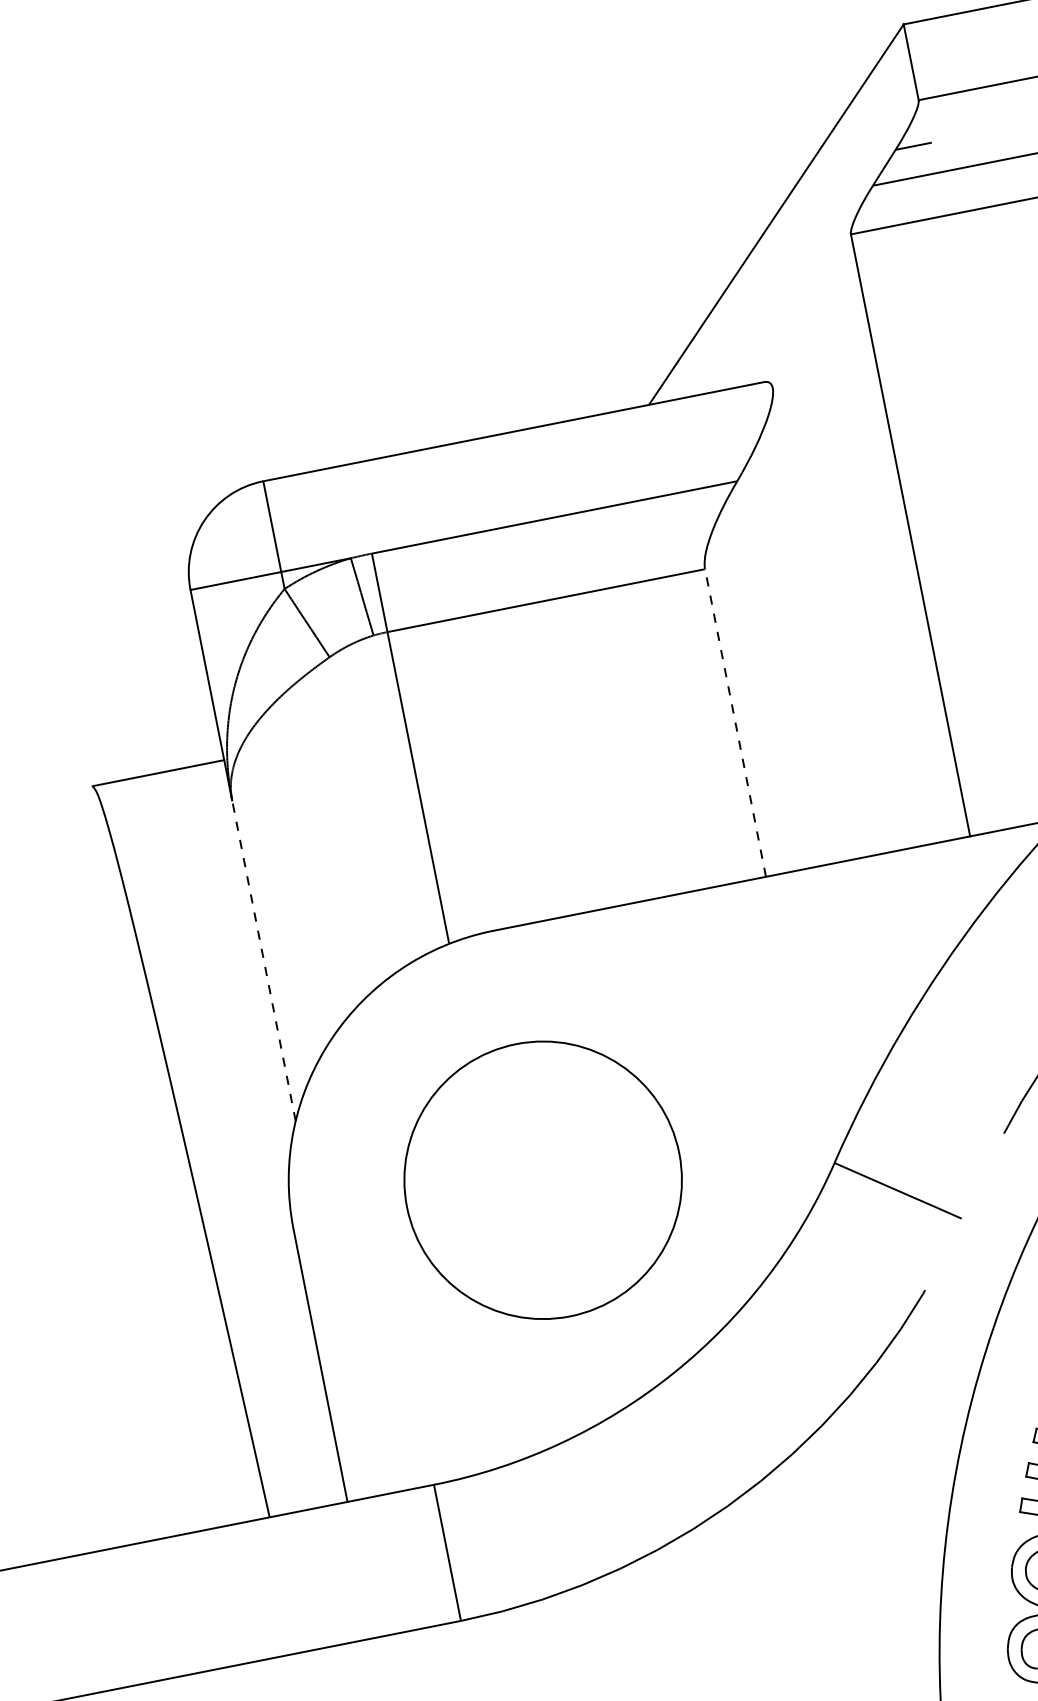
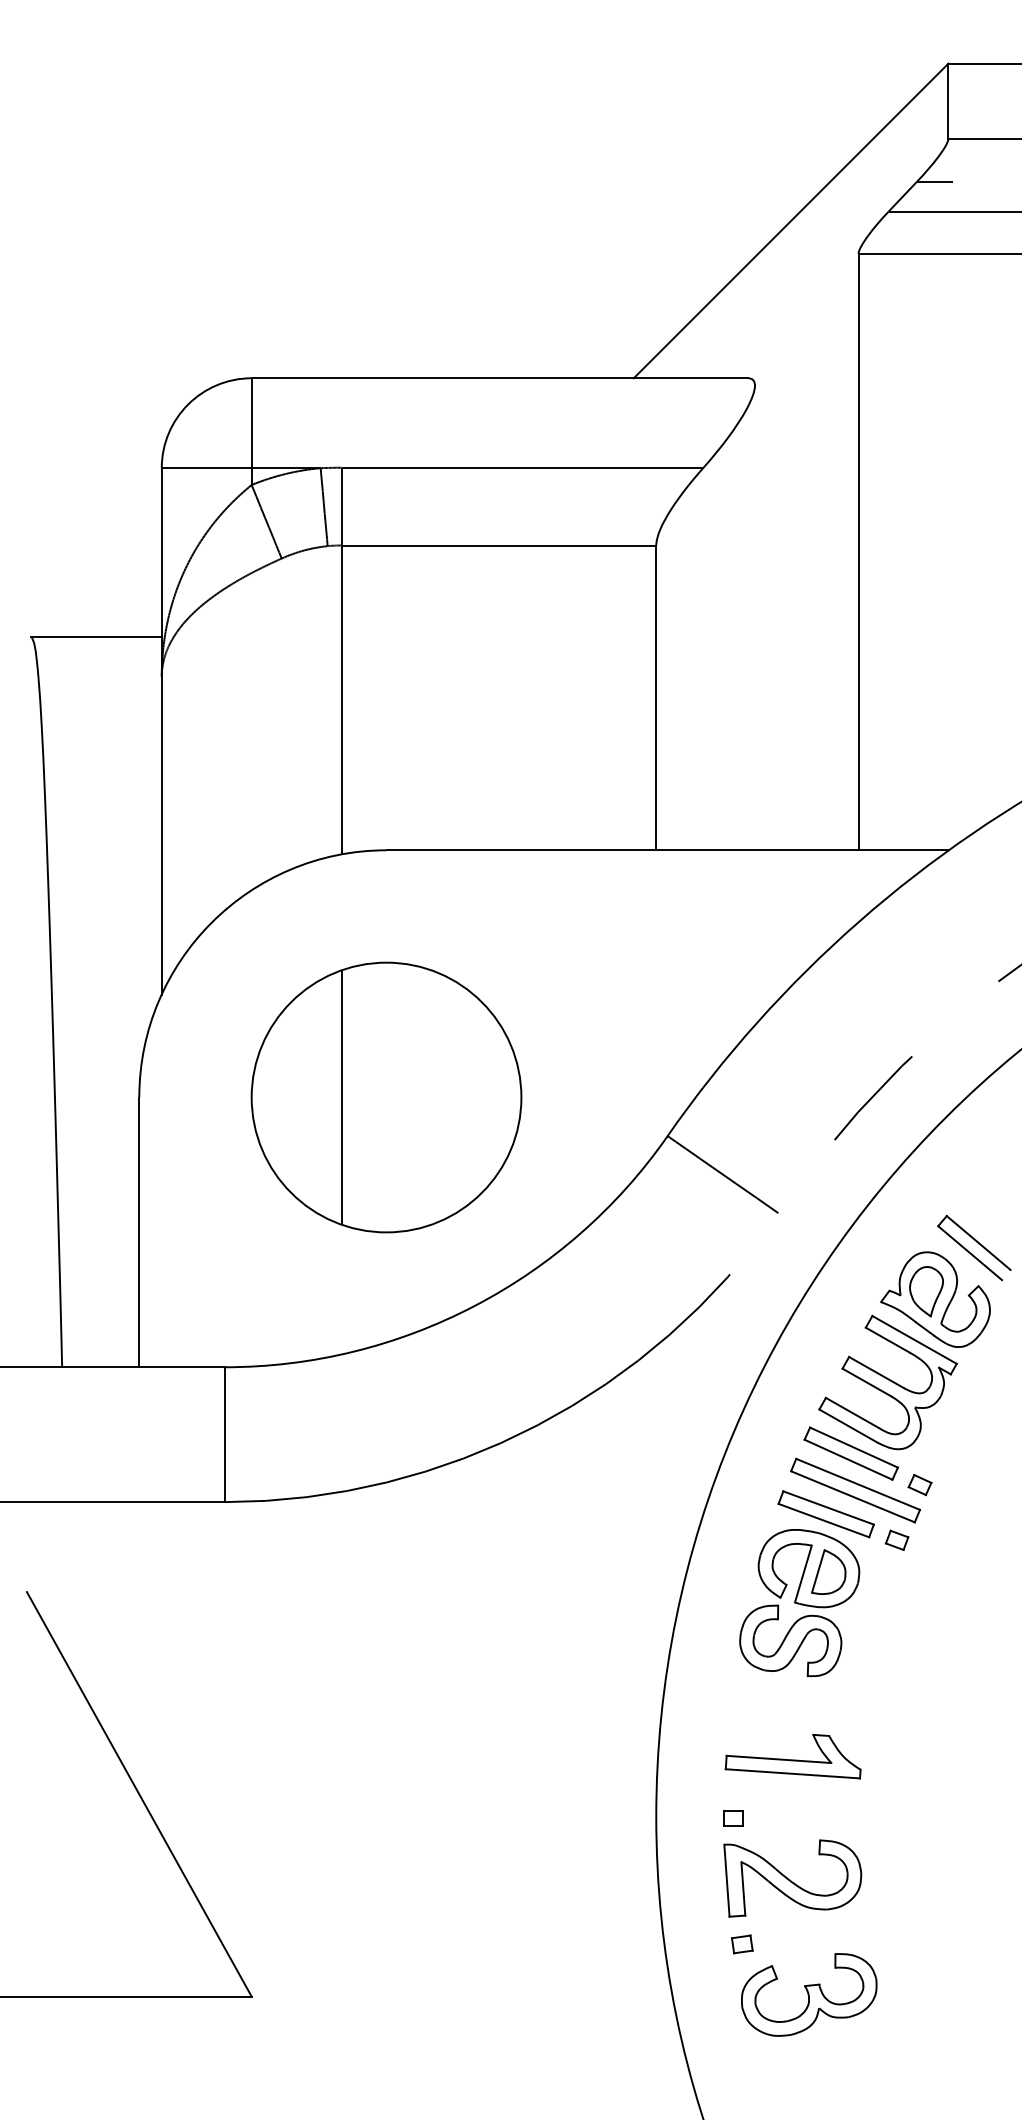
line: (735, 722) -> (656, 697), dashed -> solid
line: (263, 960) -> (161, 835), dashed -> solid
line: (497, 1189) -> (341, 1097), added

